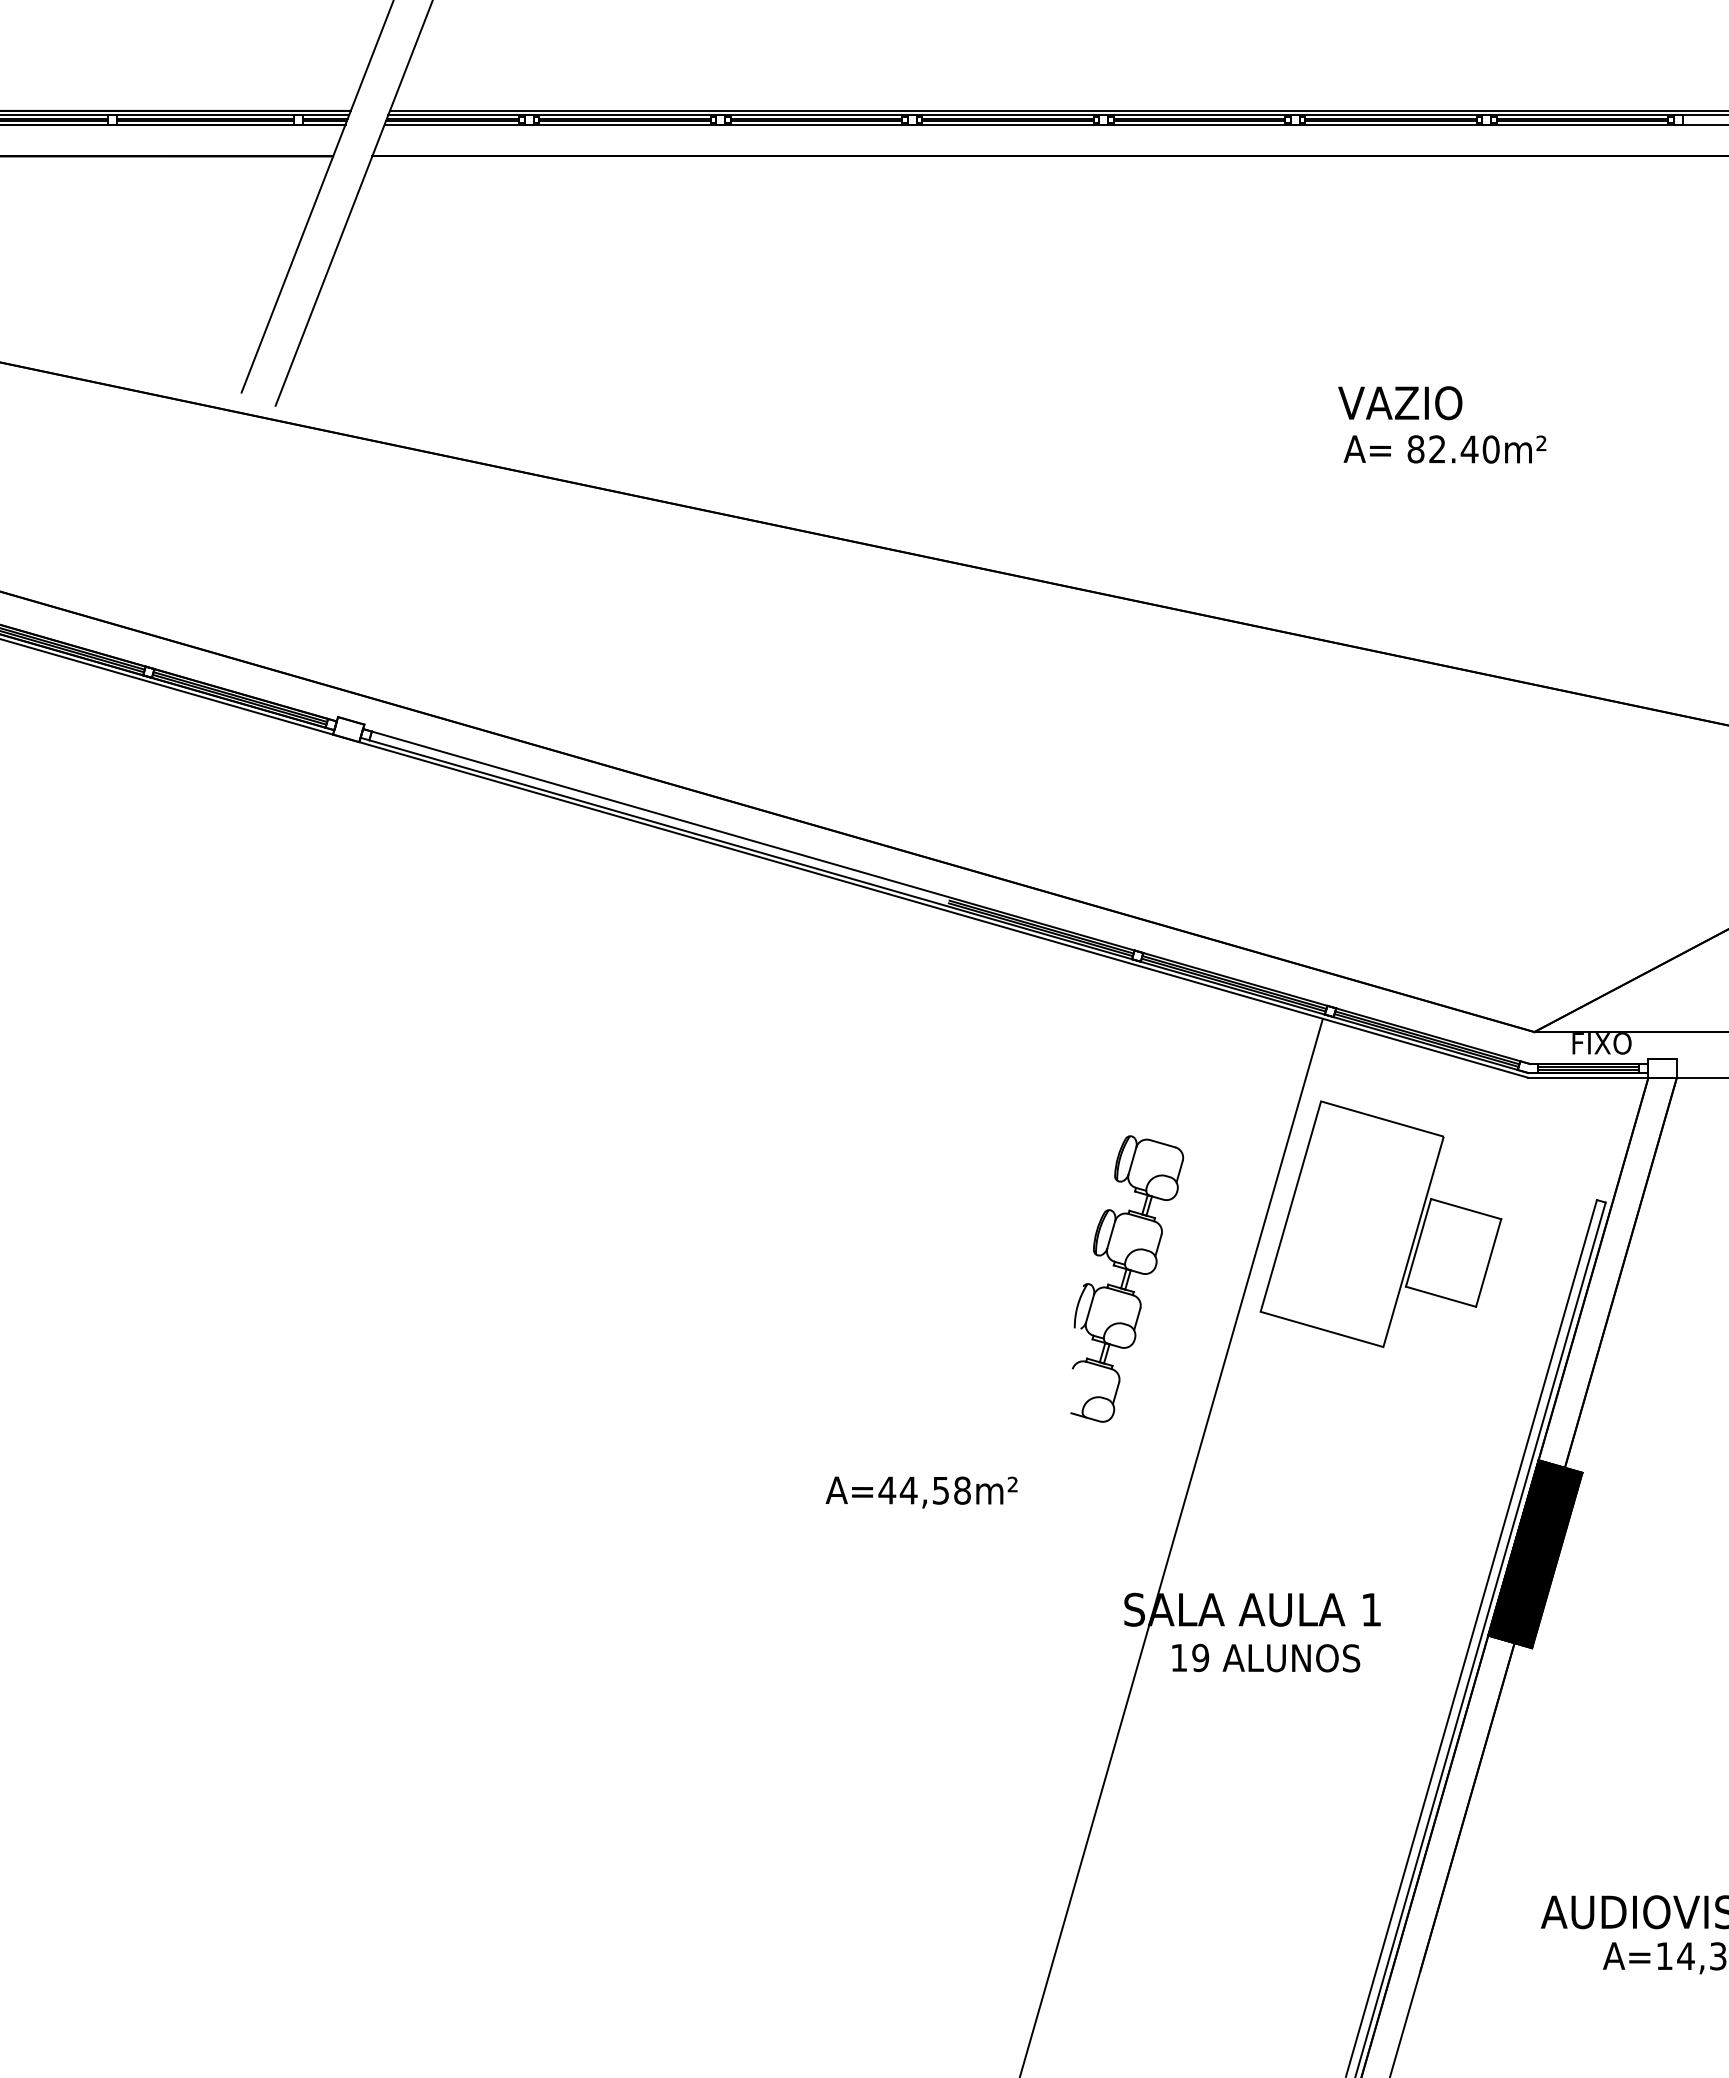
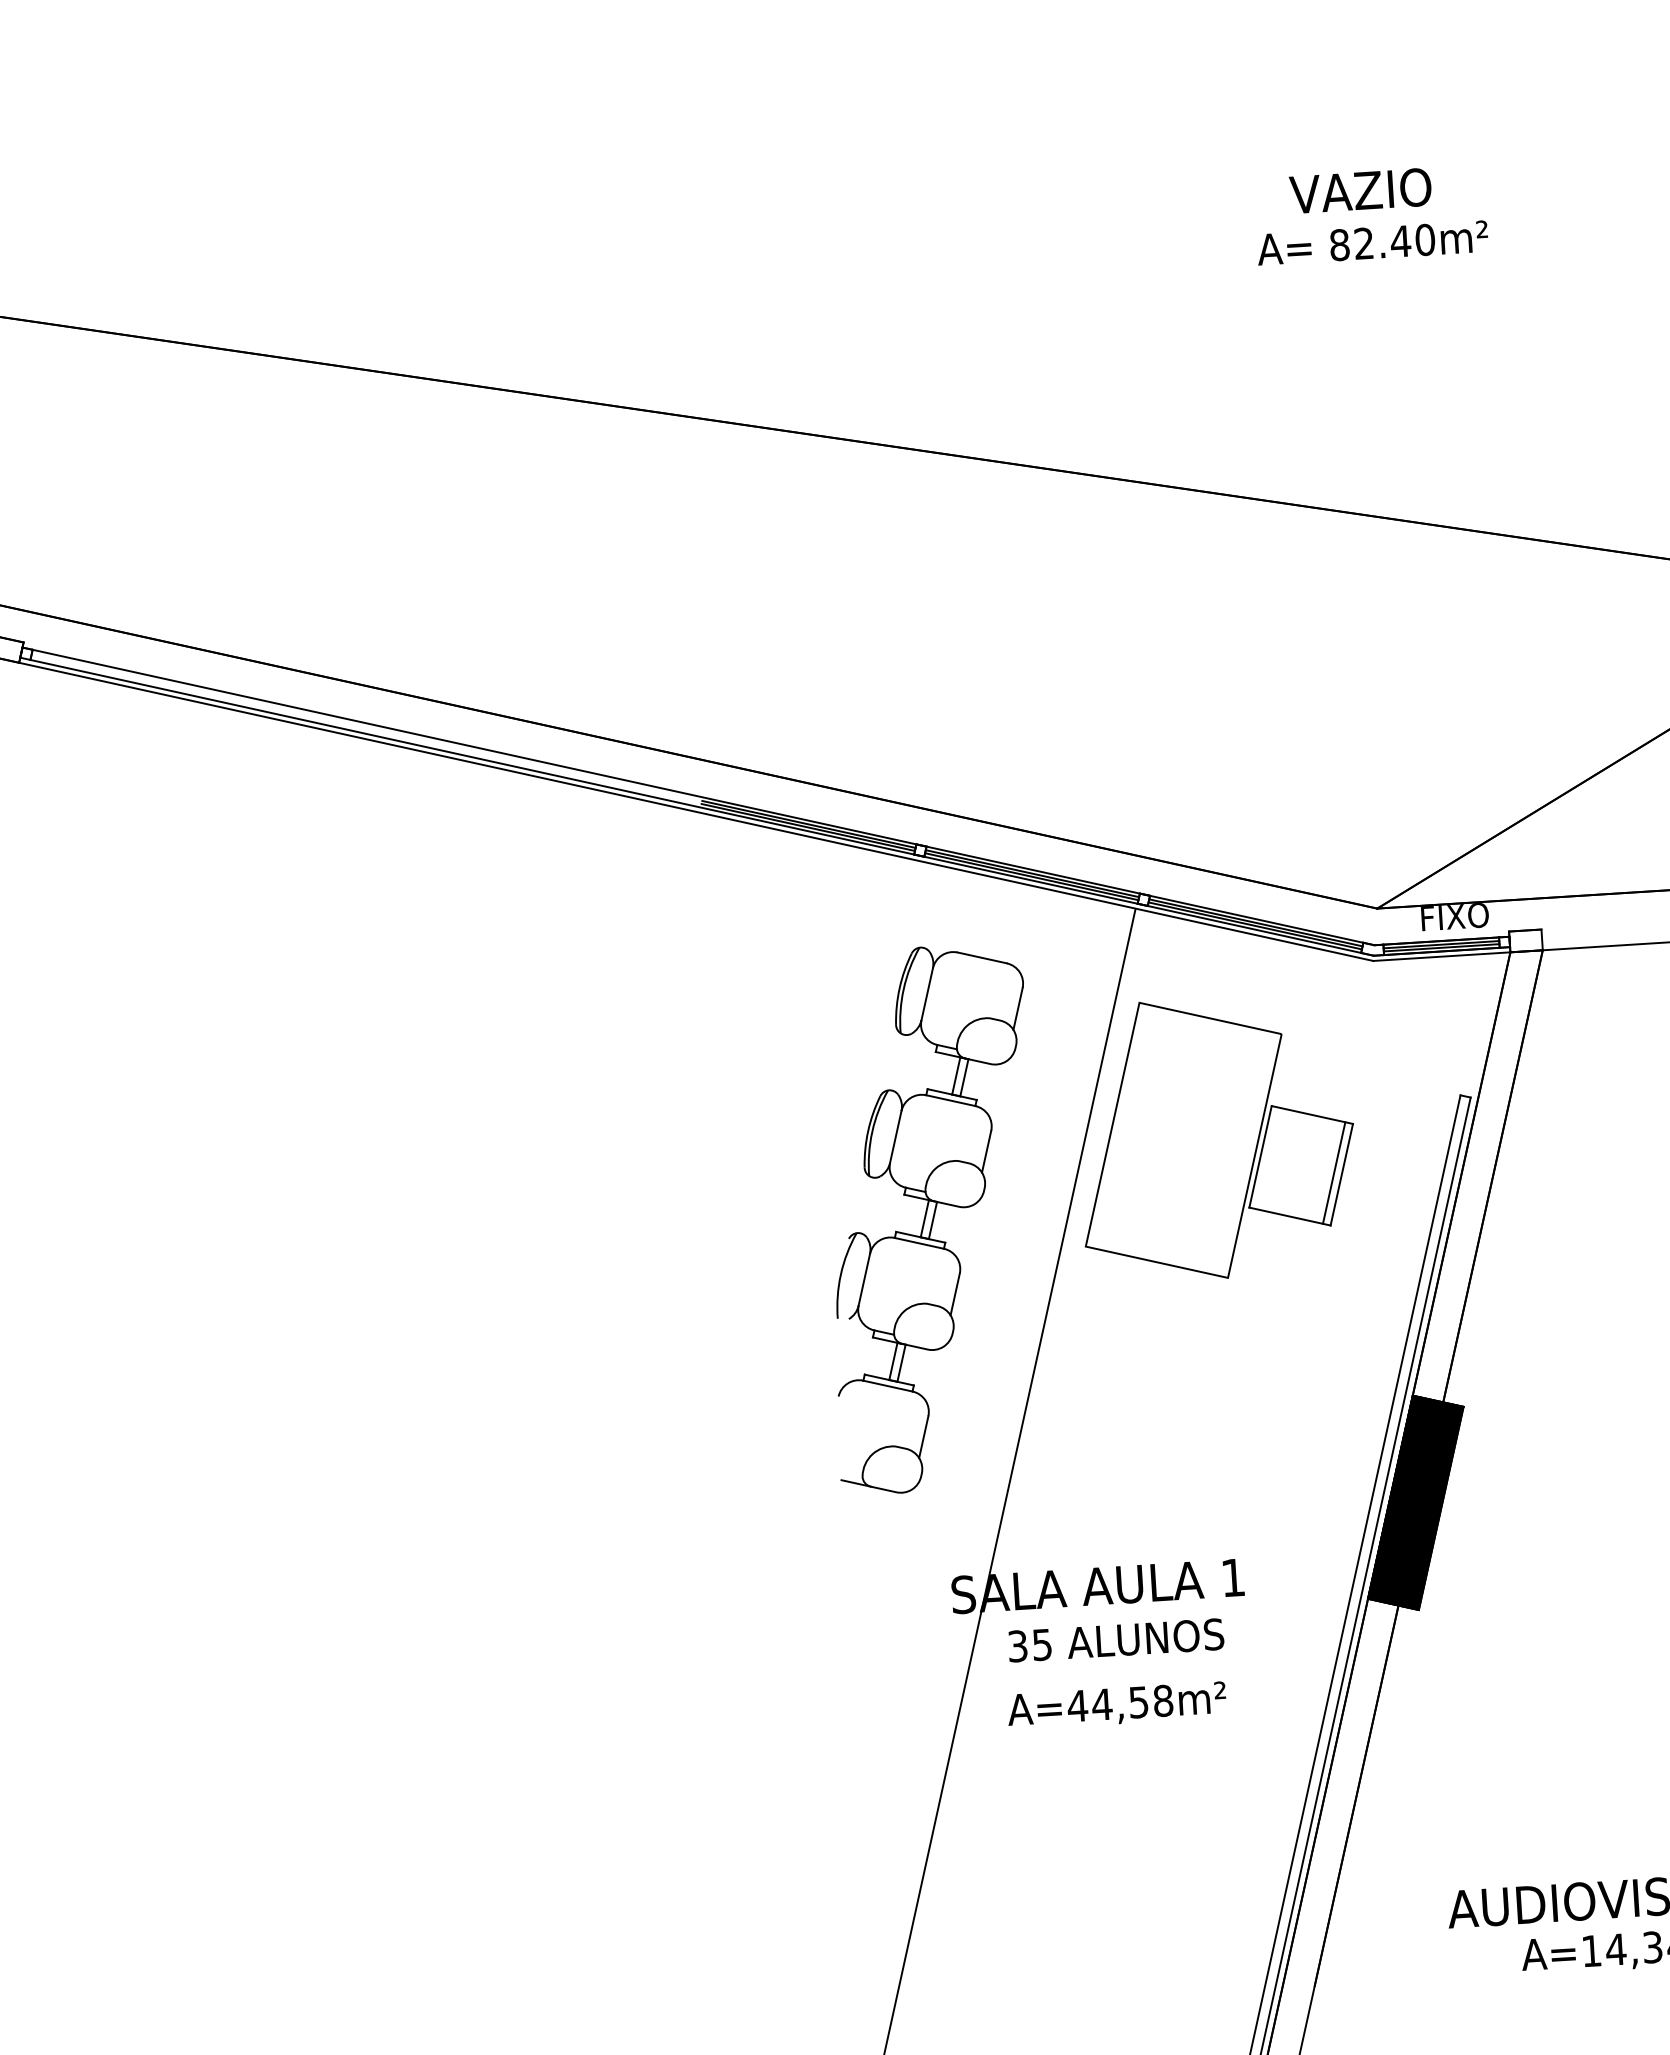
text: (1400, 403) -> (1360, 191), moved
text: (1444, 449) -> (1372, 243), moved
line: (1481, 1260) -> (1333, 1172), added
part: (1127, 1278) -> (931, 1218), size x1.67
text: (921, 1492) -> (1116, 1705), moved
text: (1190, 1657) -> (1030, 1645), 19 -> 35

